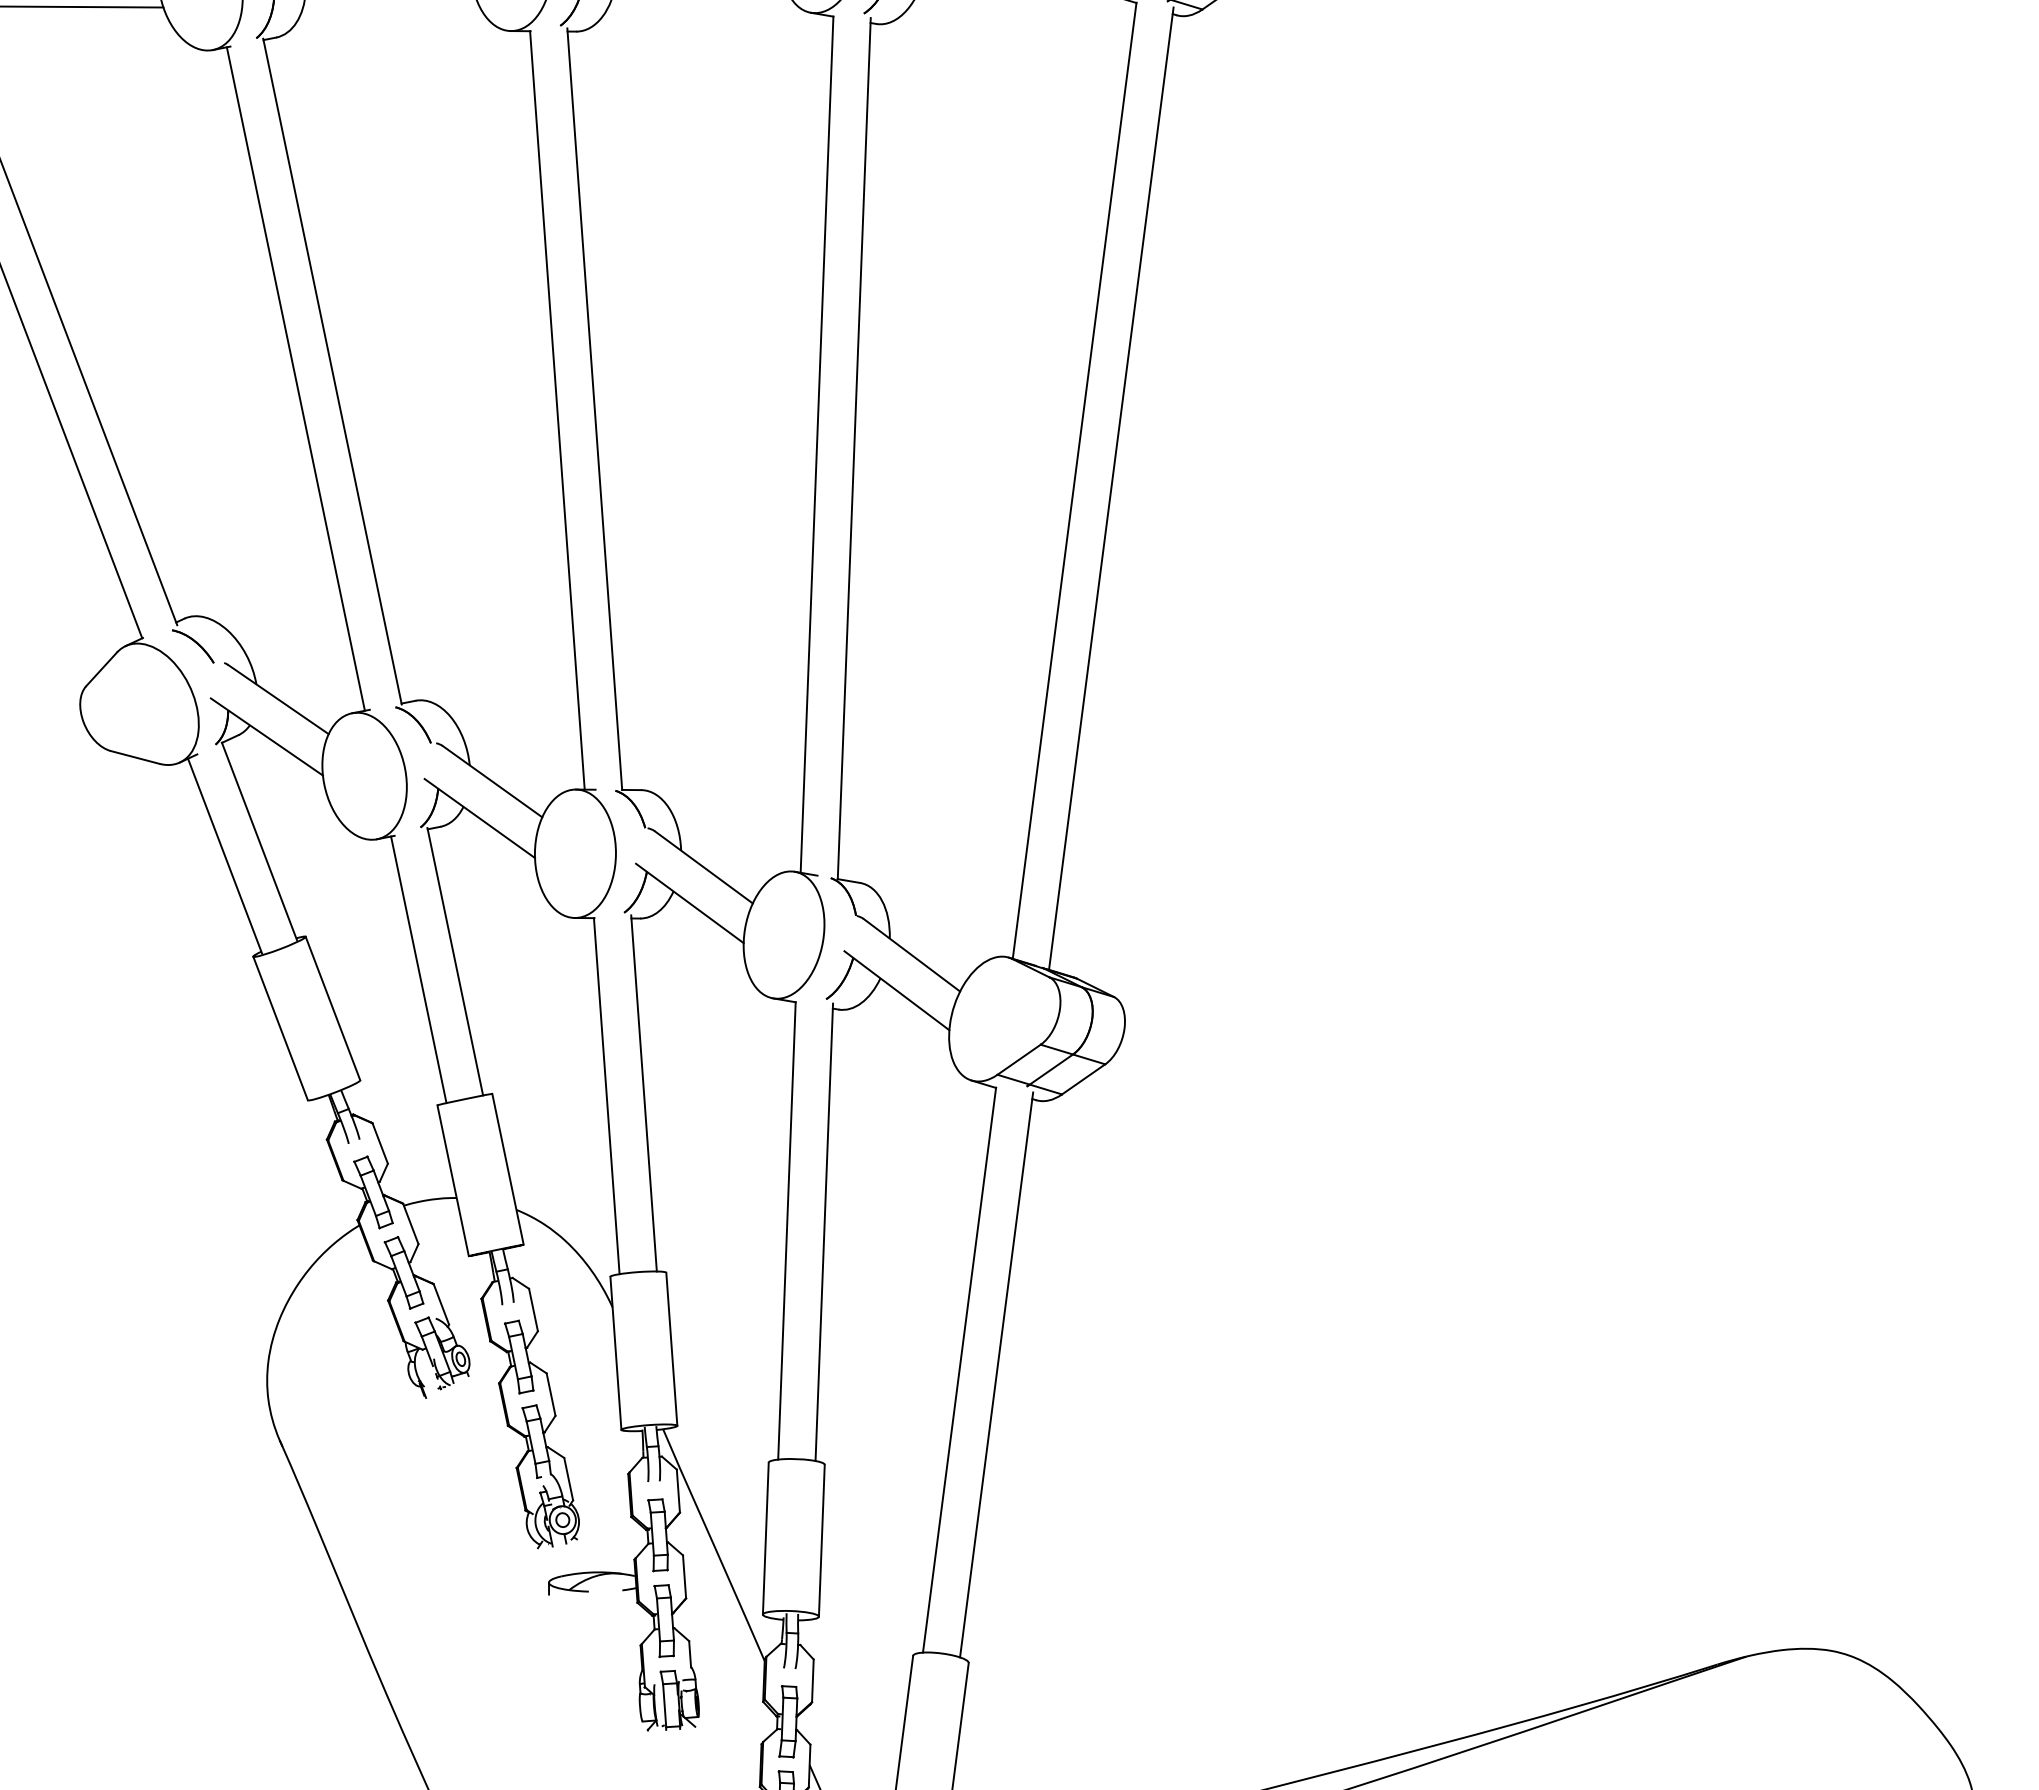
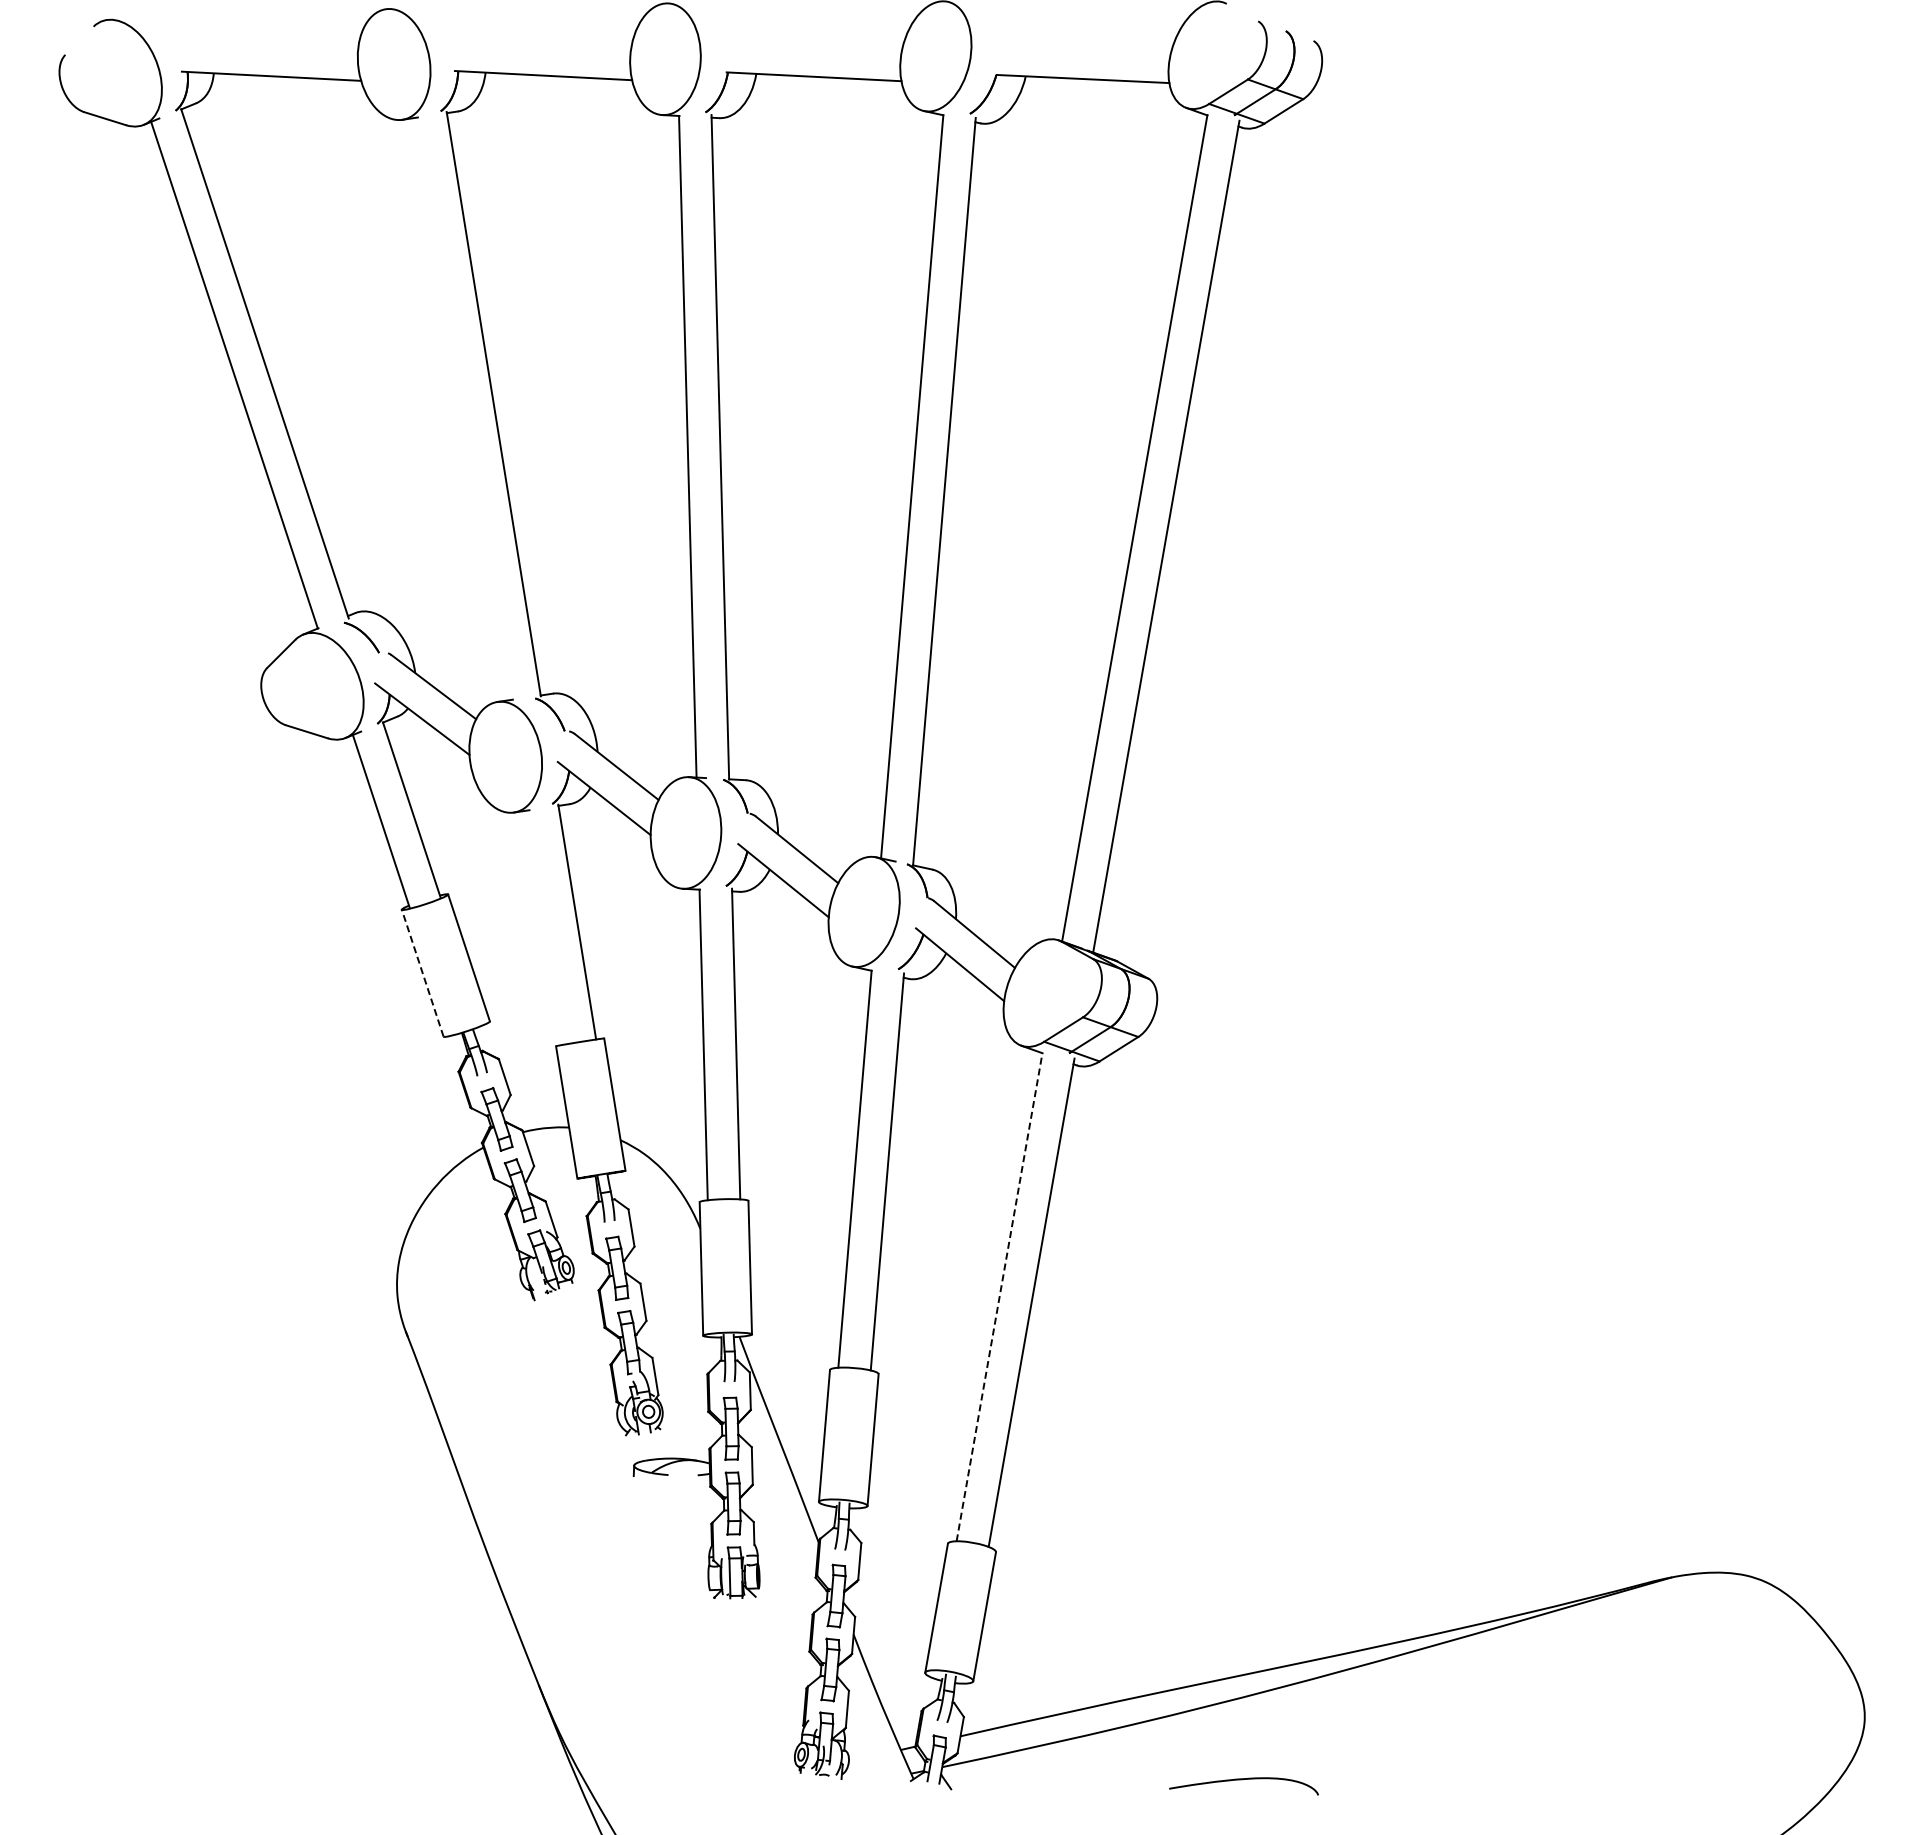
line: (295, 378) -> (461, 408), removed
line: (419, 969) -> (545, 927), removed
line: (280, 1028) -> (422, 973), solid -> dashed
line: (959, 1370) -> (999, 1297), solid -> dashed

